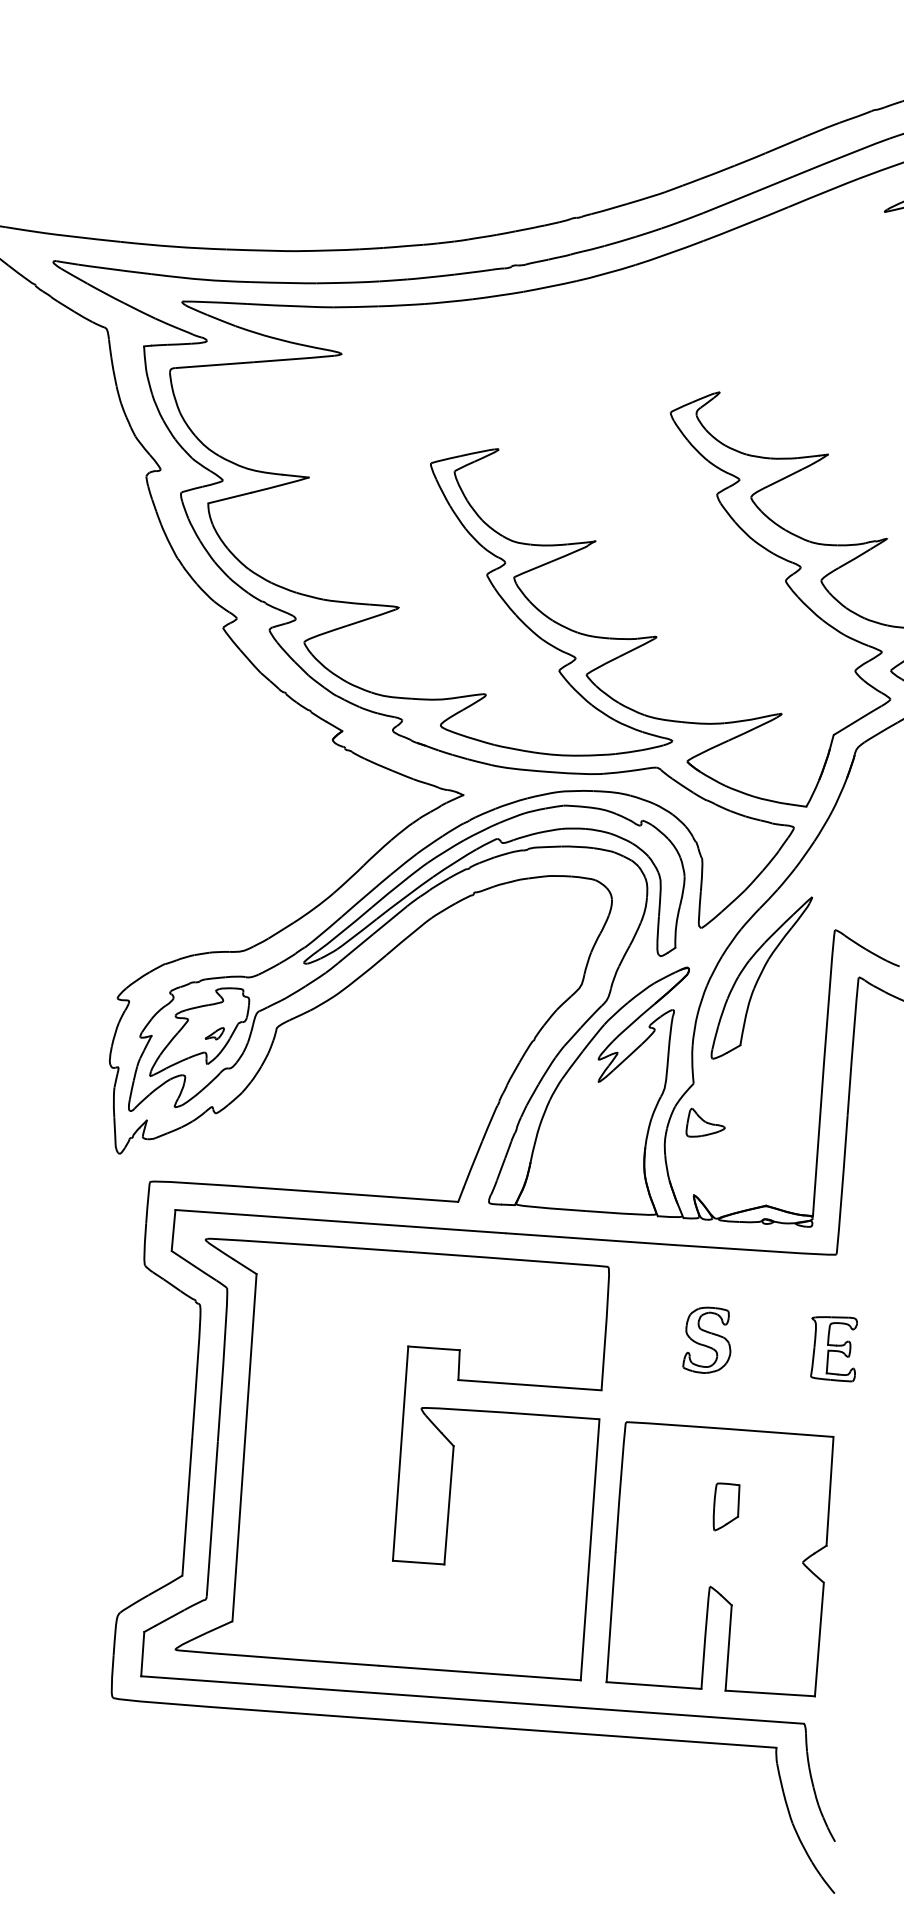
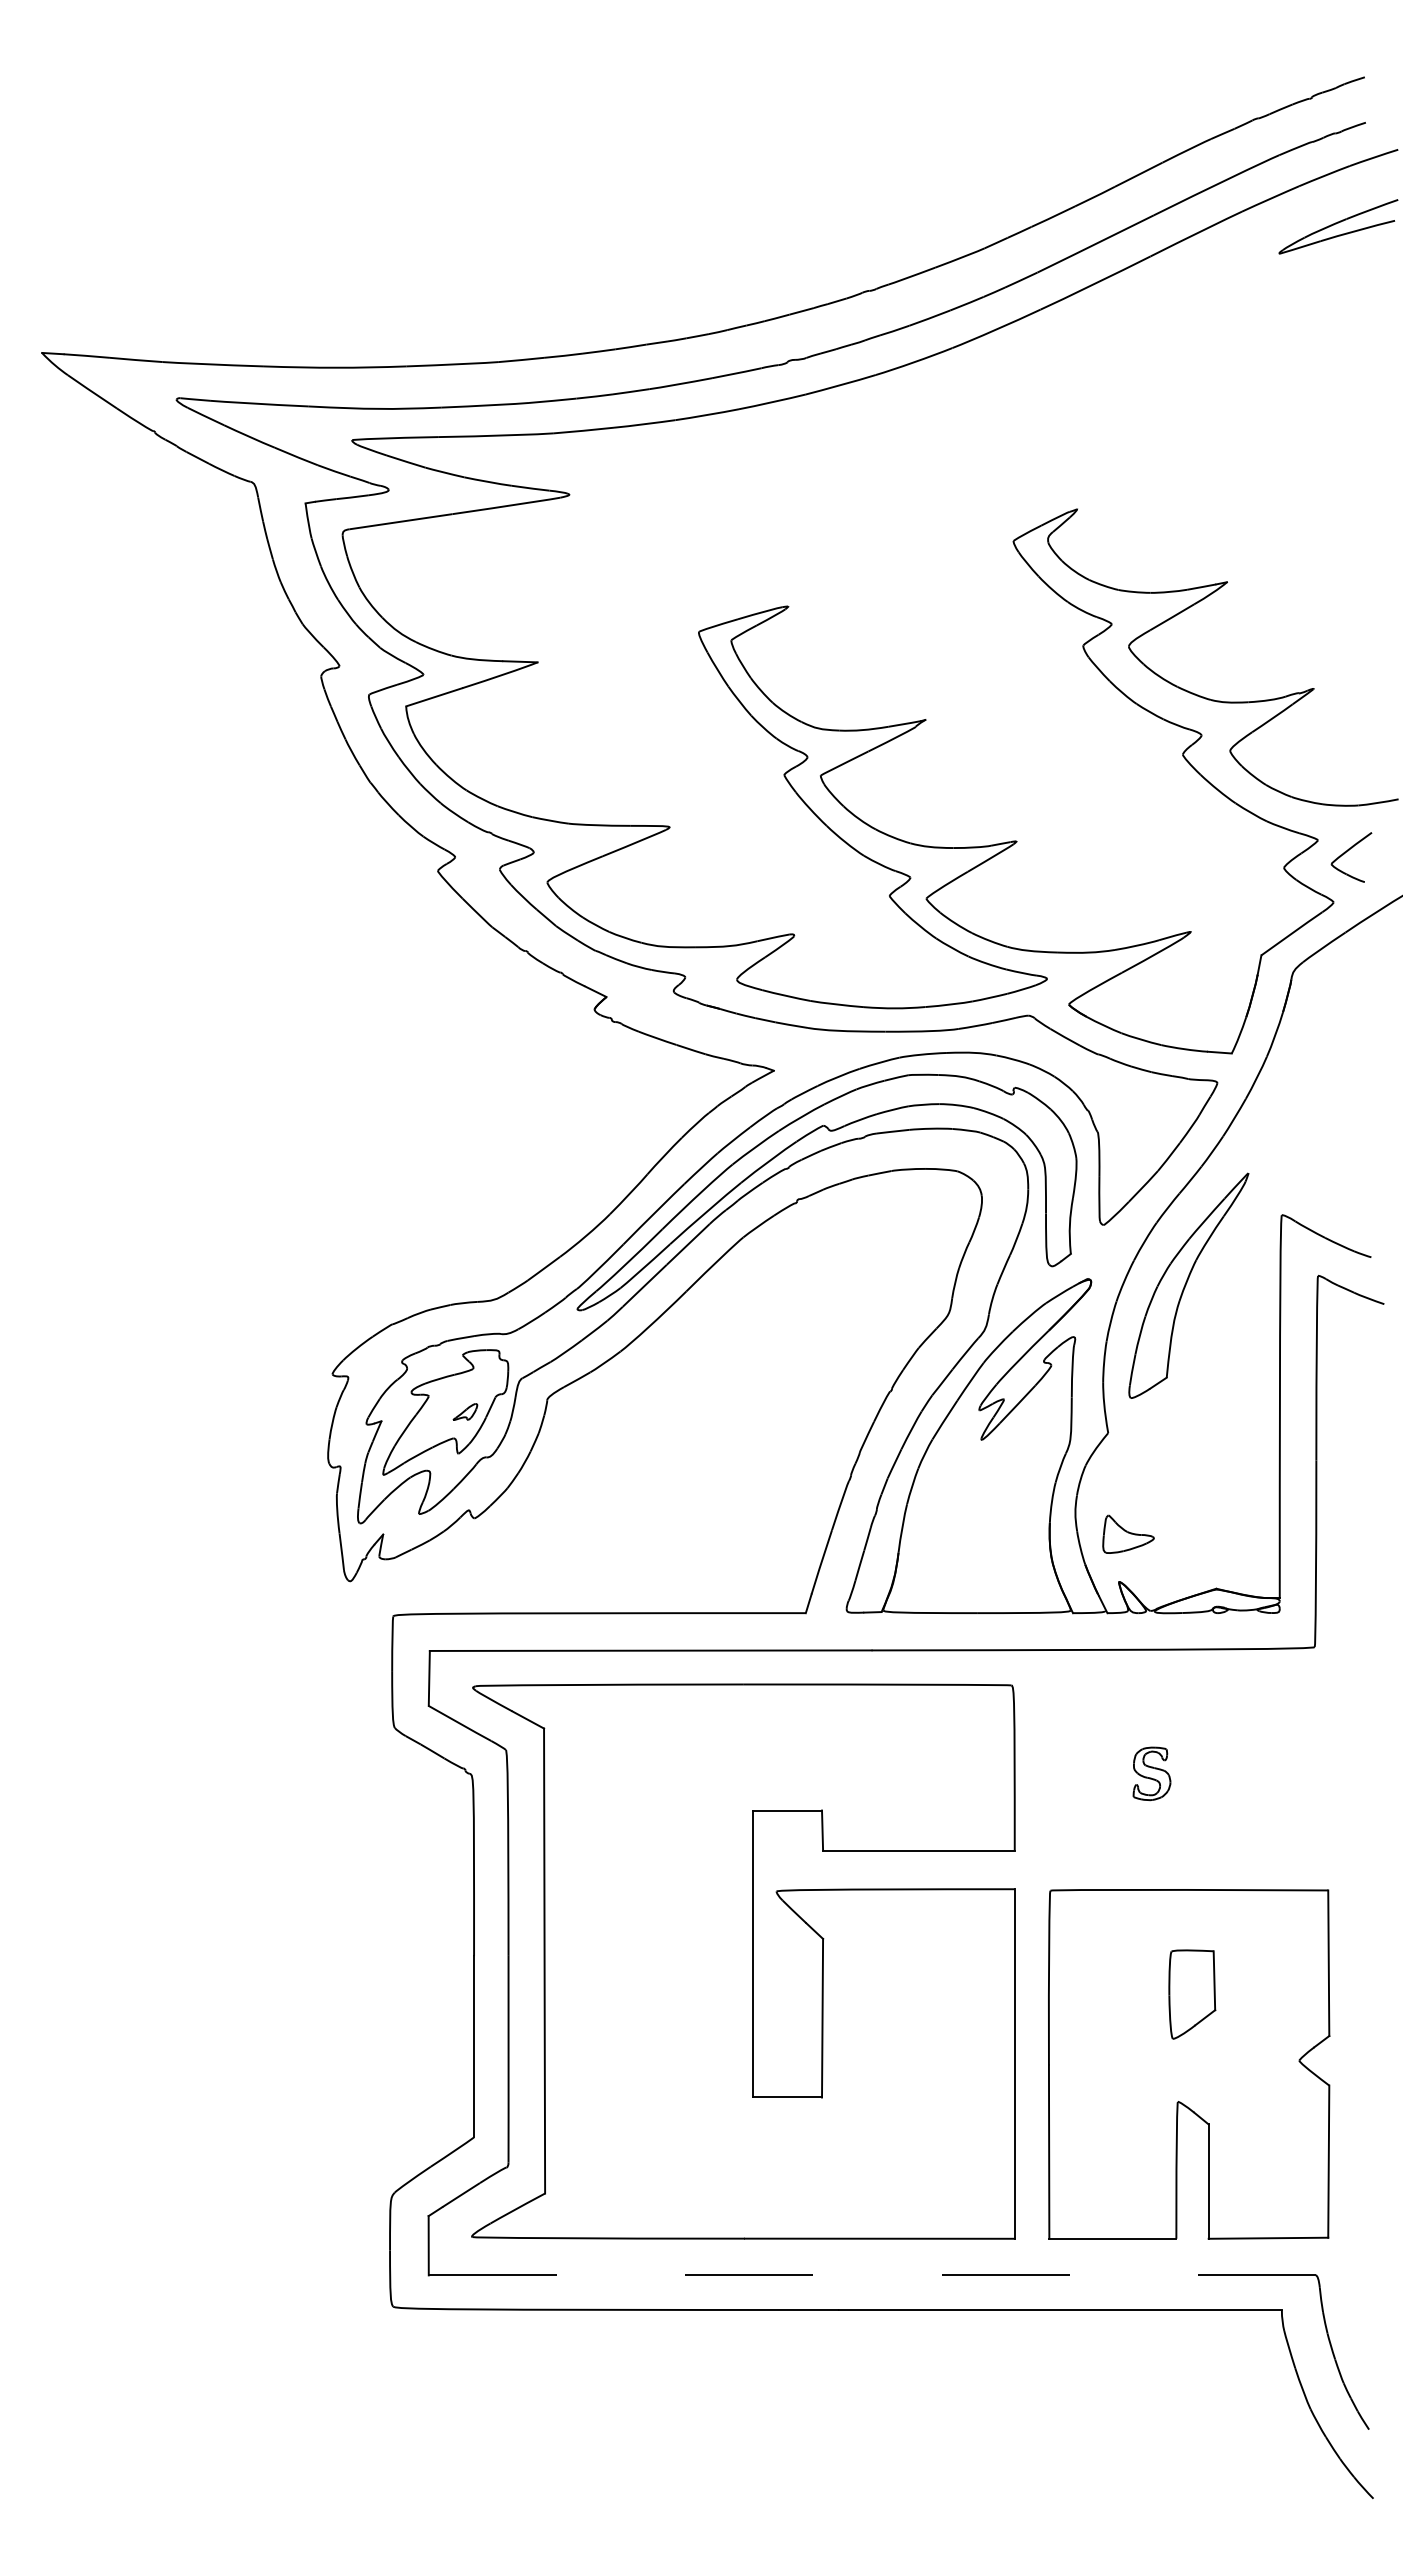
part: (706, 1123) -> (1128, 1533), moved
part: (707, 1340) -> (1151, 1773), size x0.6
part: (833, 1348) -> (1319, 1772), removed
part: (726, 1507) -> (1192, 1994), size x1.4
line: (472, 1700) -> (872, 2275), solid -> dashed

